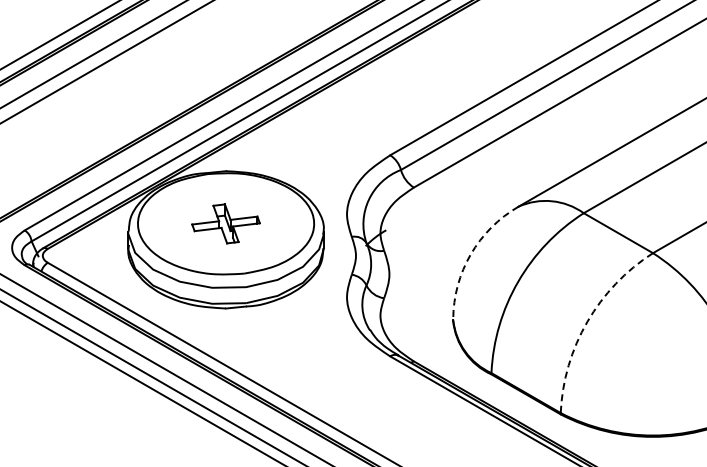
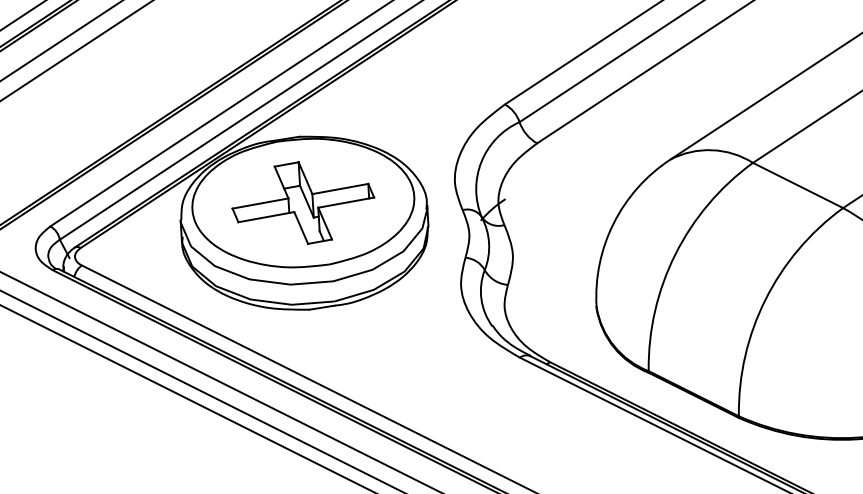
part: (225, 223) -> (302, 202), size x1.67
arc: (470, 254) -> (613, 223), dashed -> solid
arc: (587, 321) -> (765, 298), dashed -> solid

